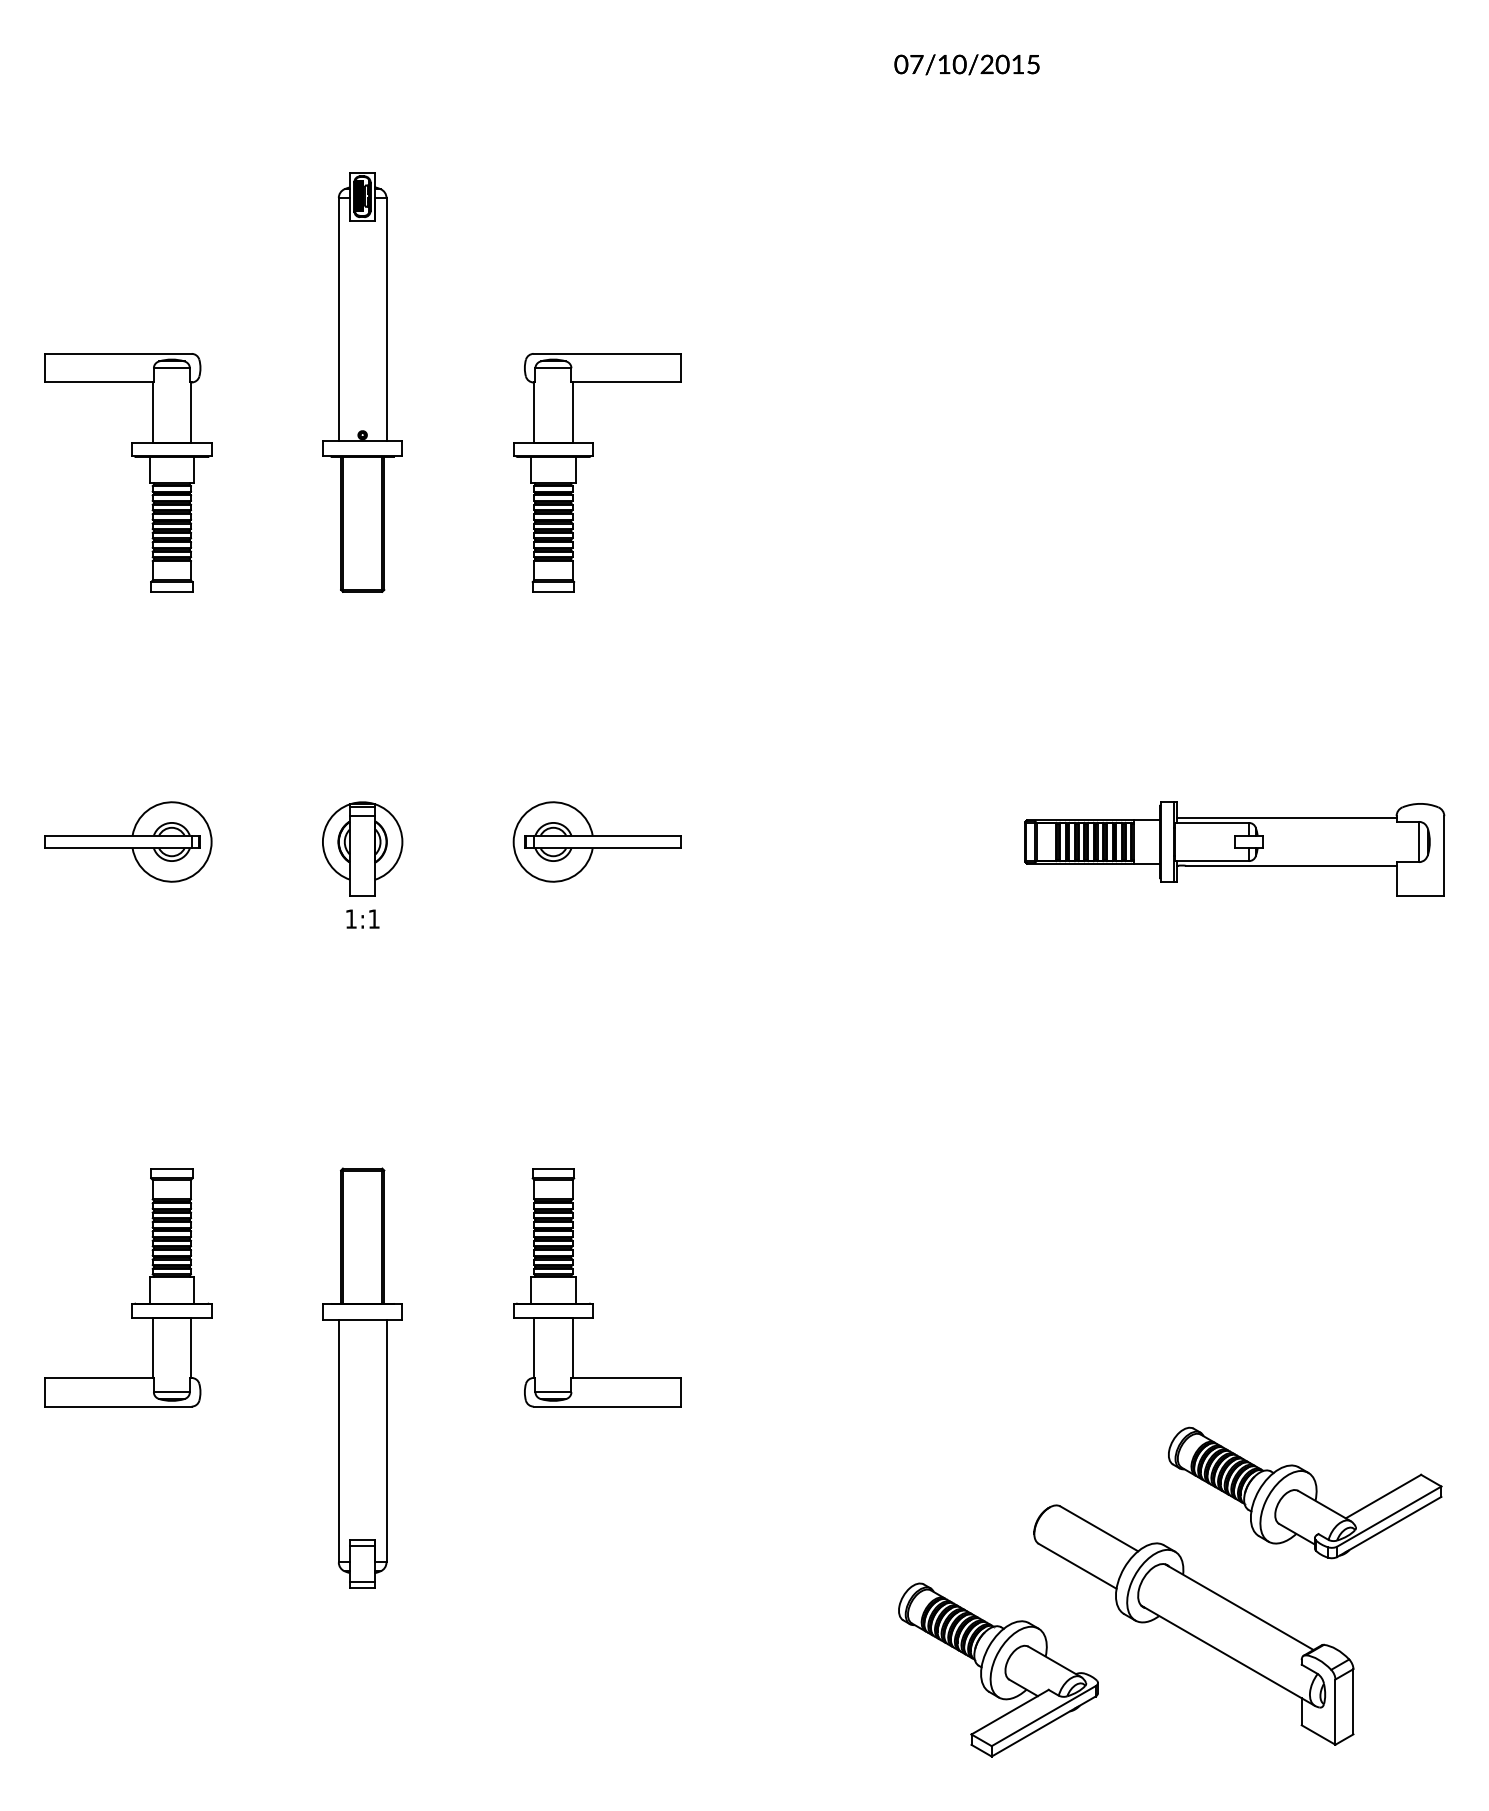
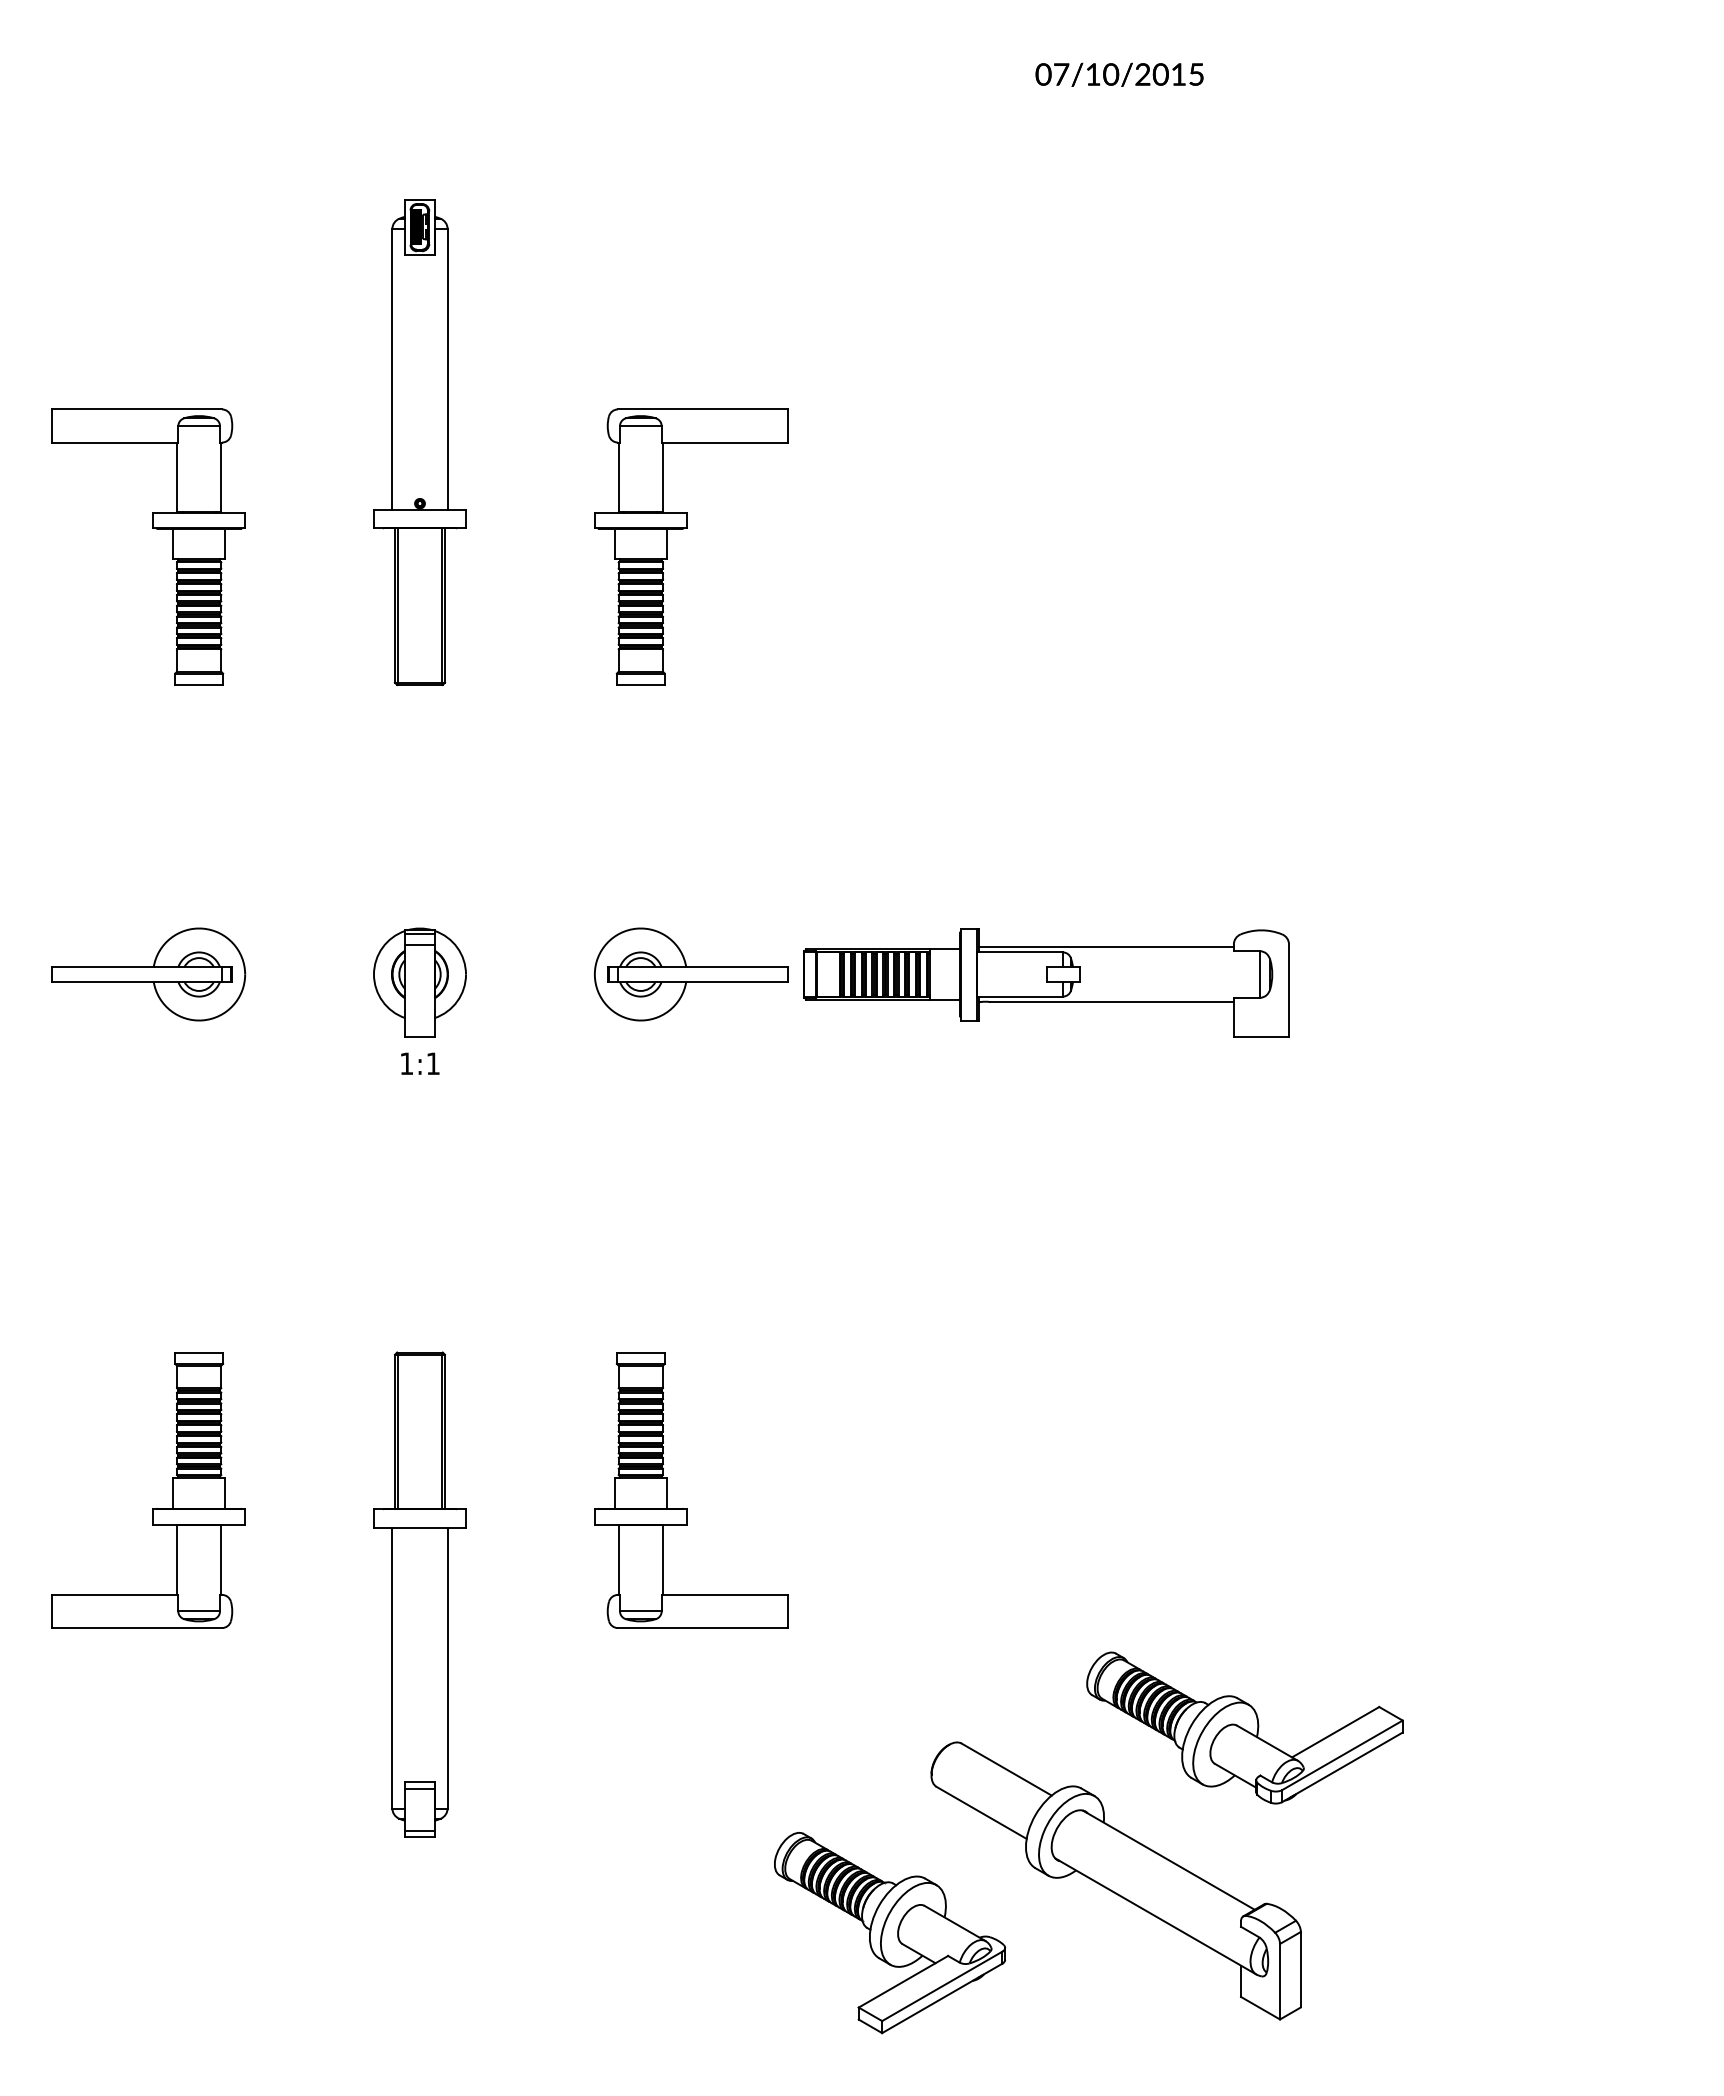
part: (1234, 848) -> (1046, 982), moved
part: (1169, 1591) -> (1088, 1842), moved

